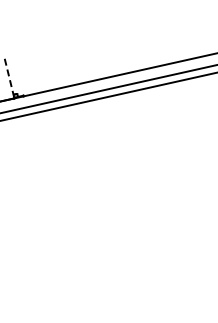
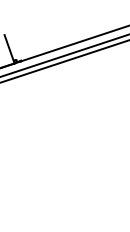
line: (9, 77) -> (9, 48), dashed -> solid

